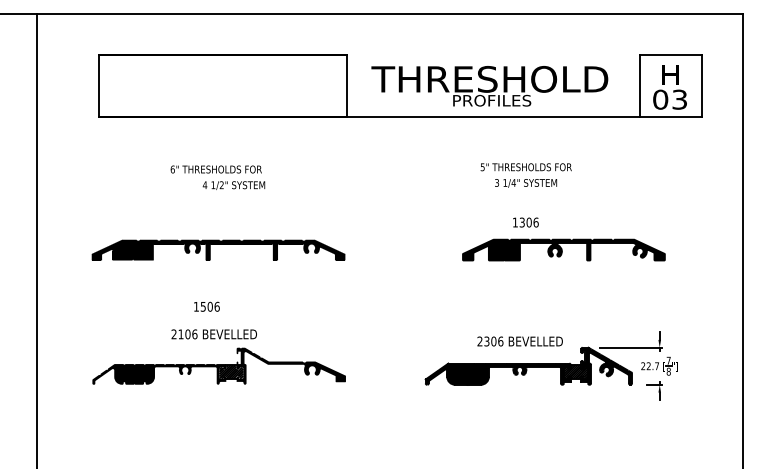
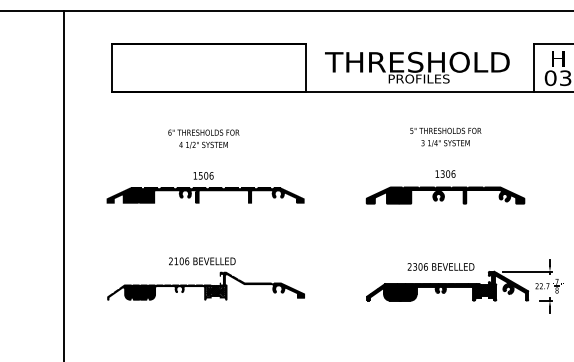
text: (233, 185) -> (203, 145), moved
part: (563, 249) -> (445, 195), moved
text: (206, 306) -> (203, 175), moved

